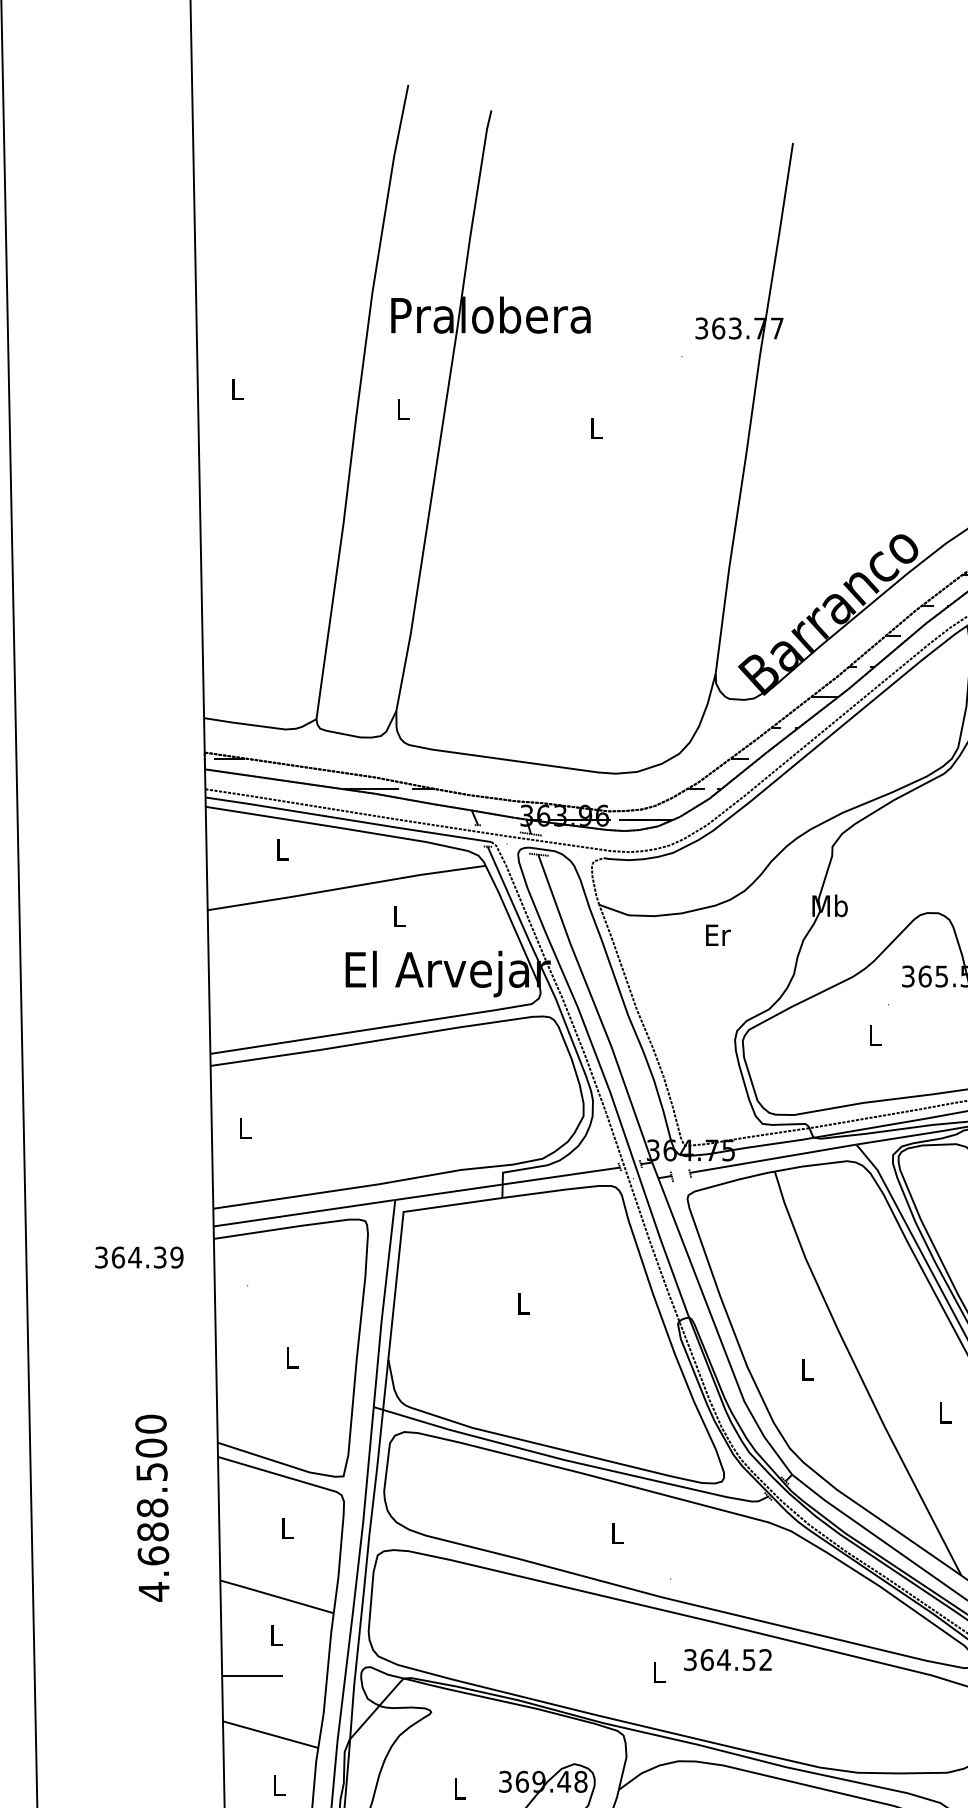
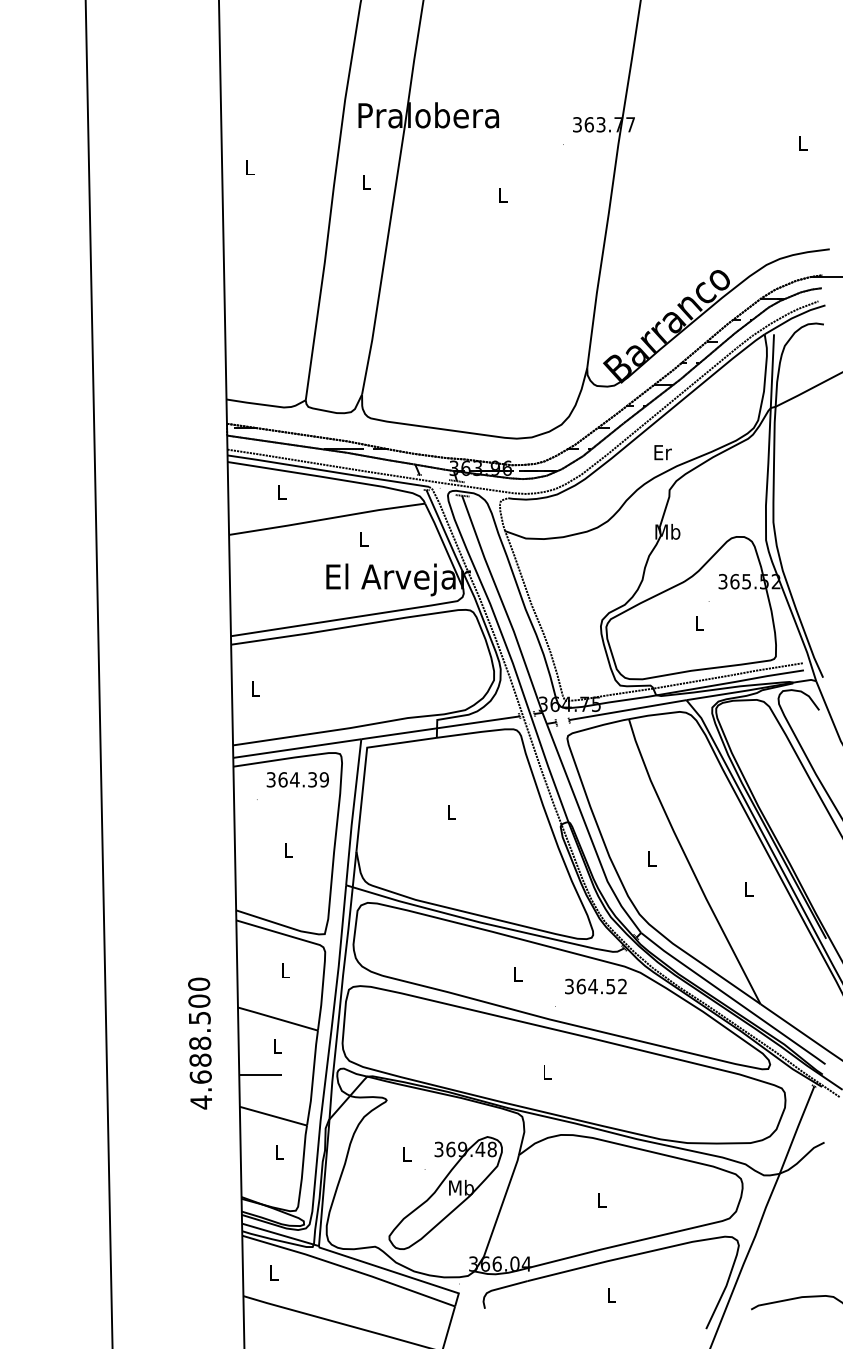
text: (717, 935) -> (662, 452), moved
text: (138, 1257) -> (297, 779), moved
text: (151, 1508) -> (199, 1043), moved
text: (727, 1659) -> (595, 986), moved

